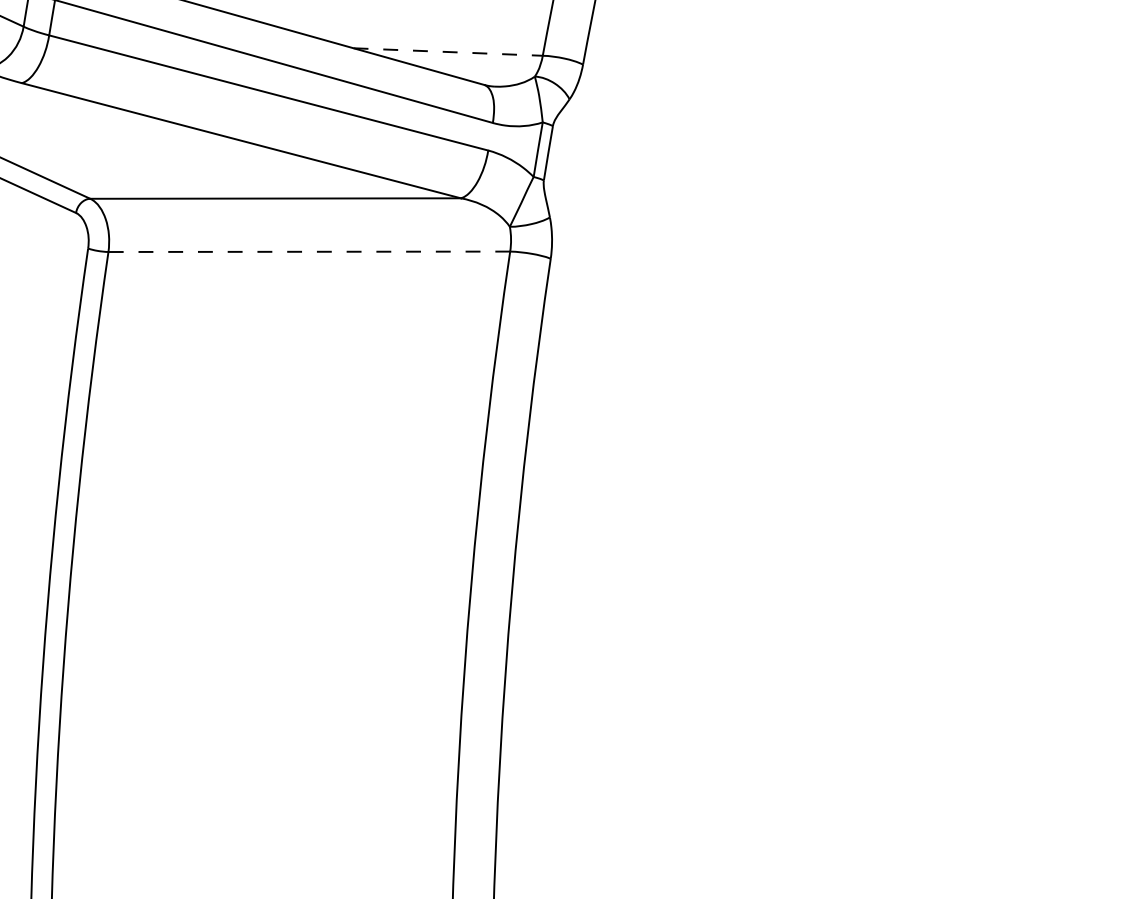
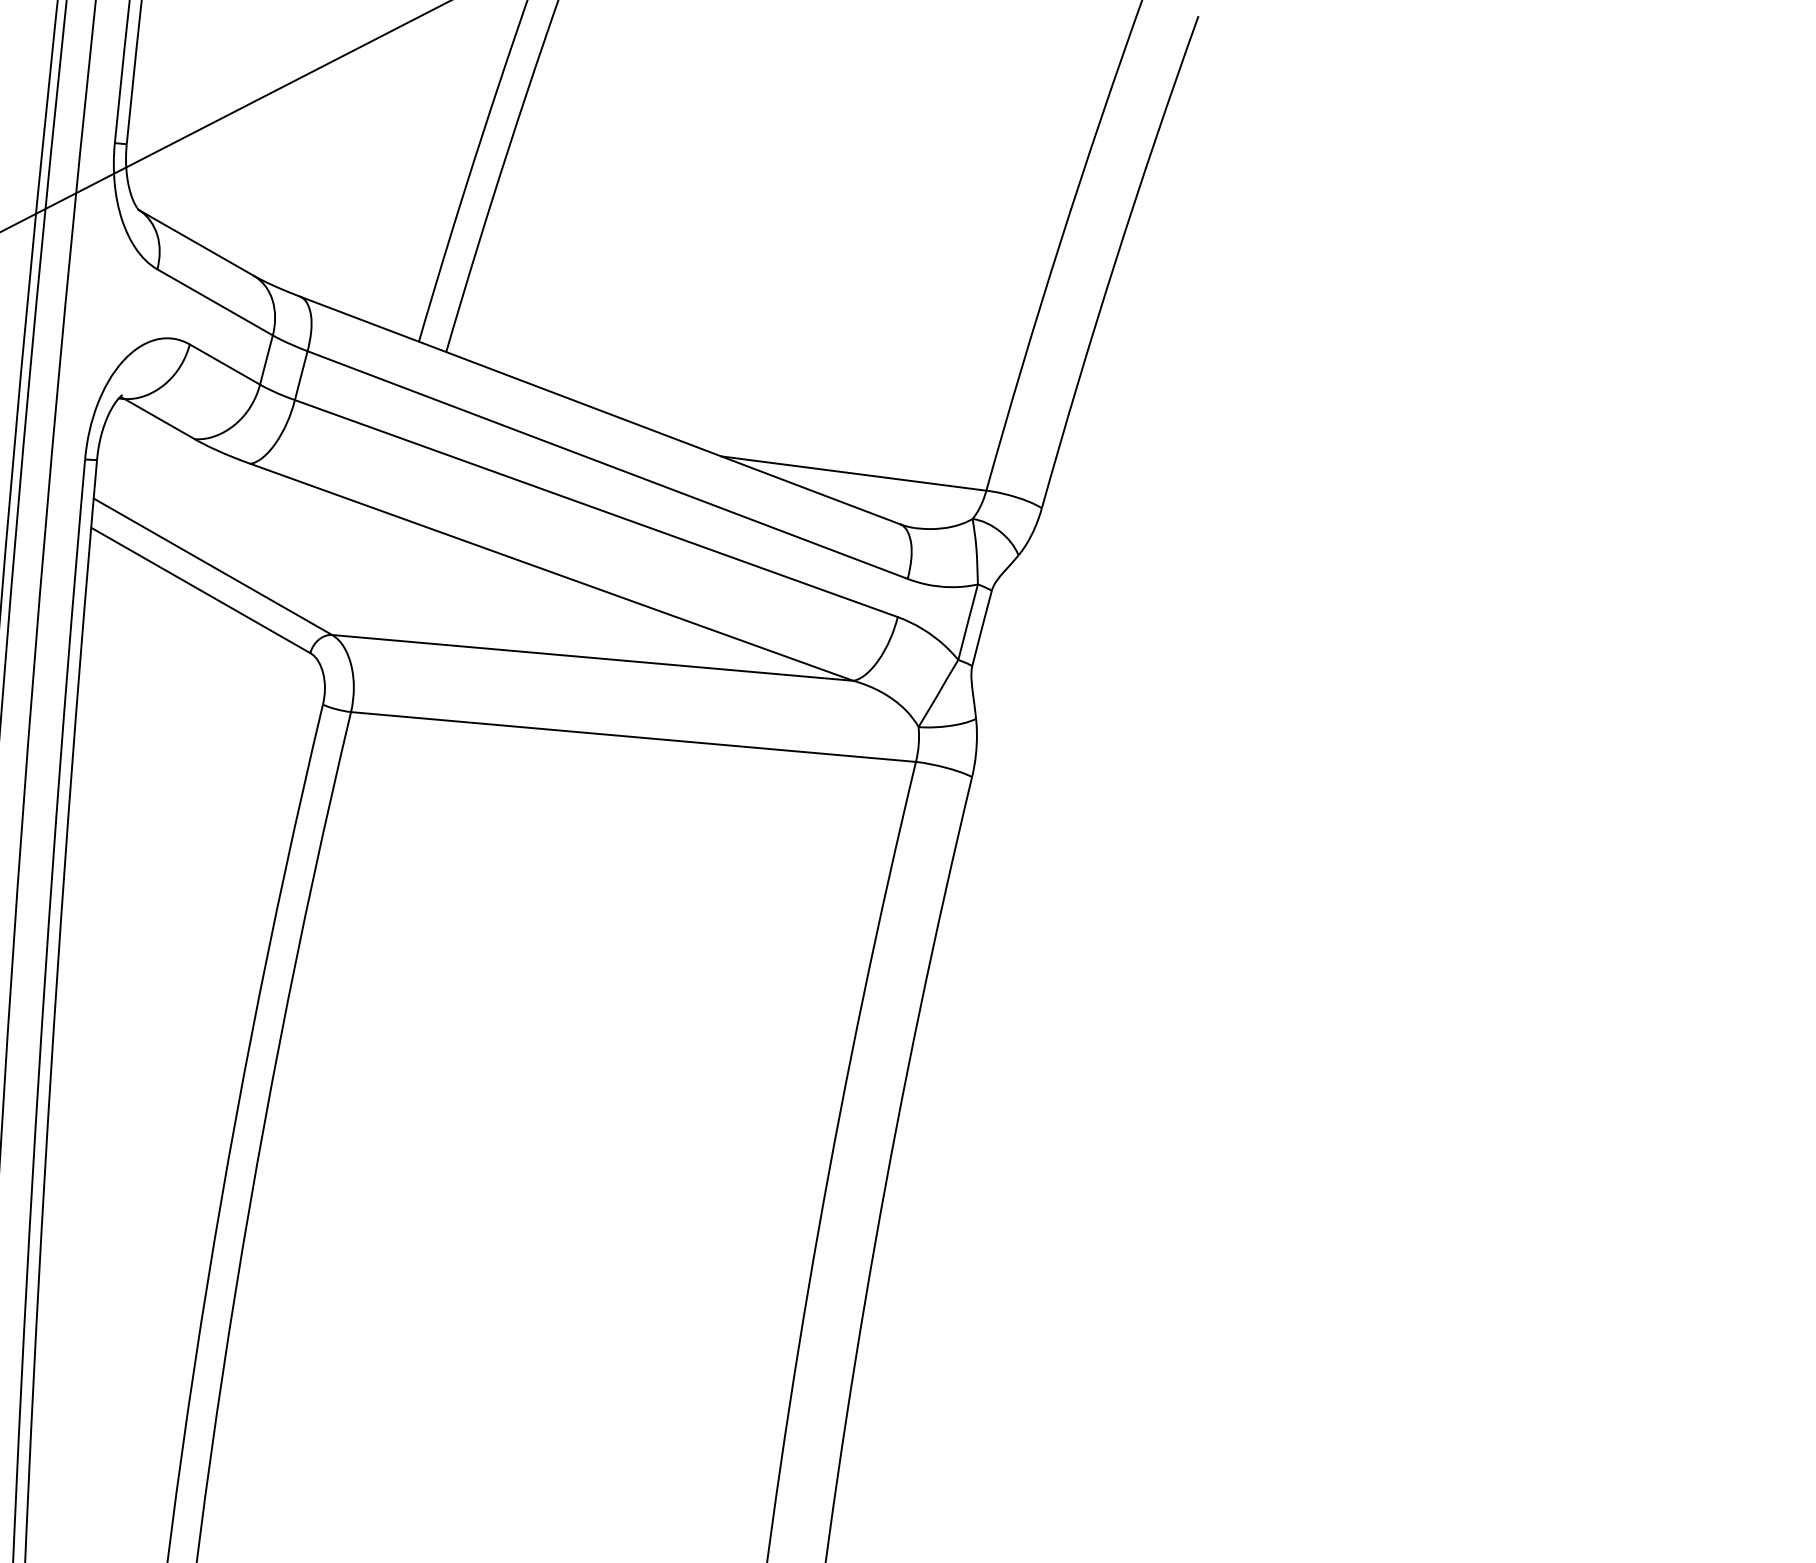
line: (447, 52) -> (853, 473), dashed -> solid
line: (309, 252) -> (633, 737), dashed -> solid

